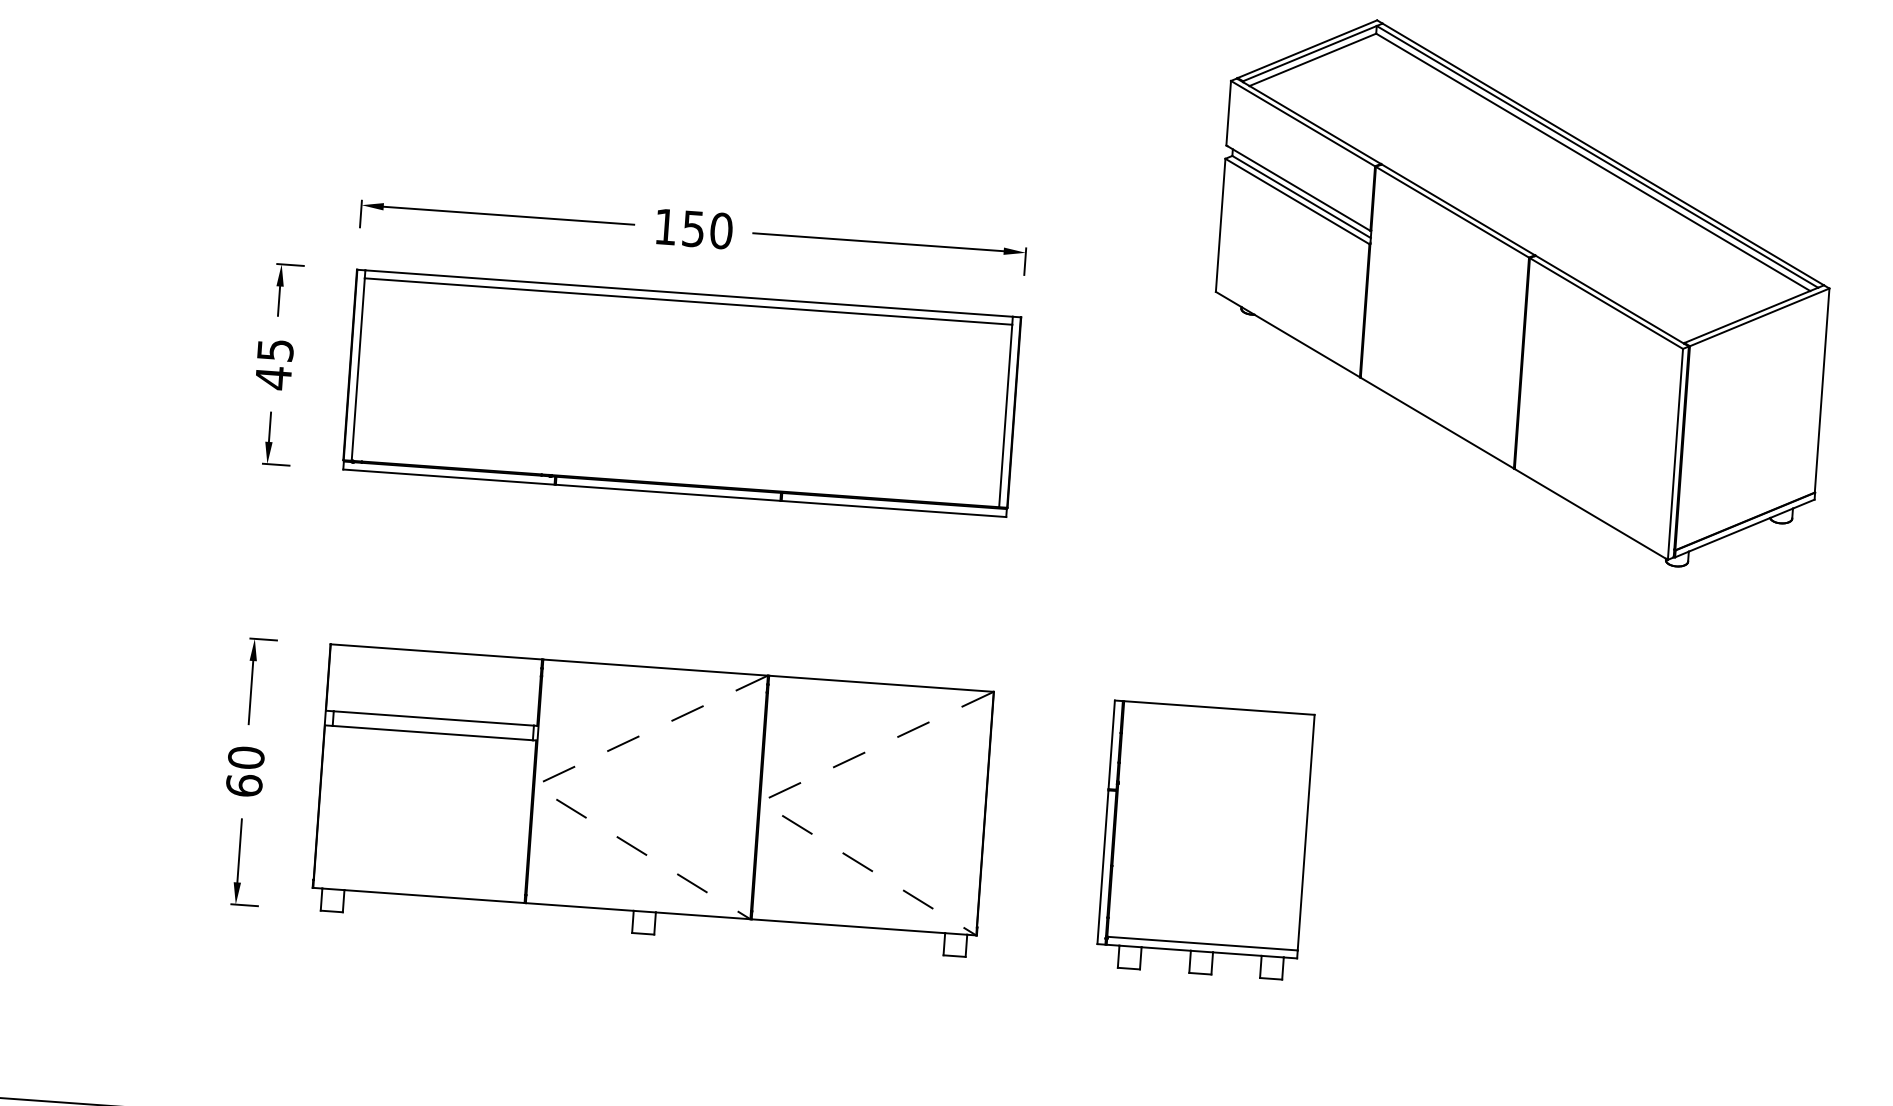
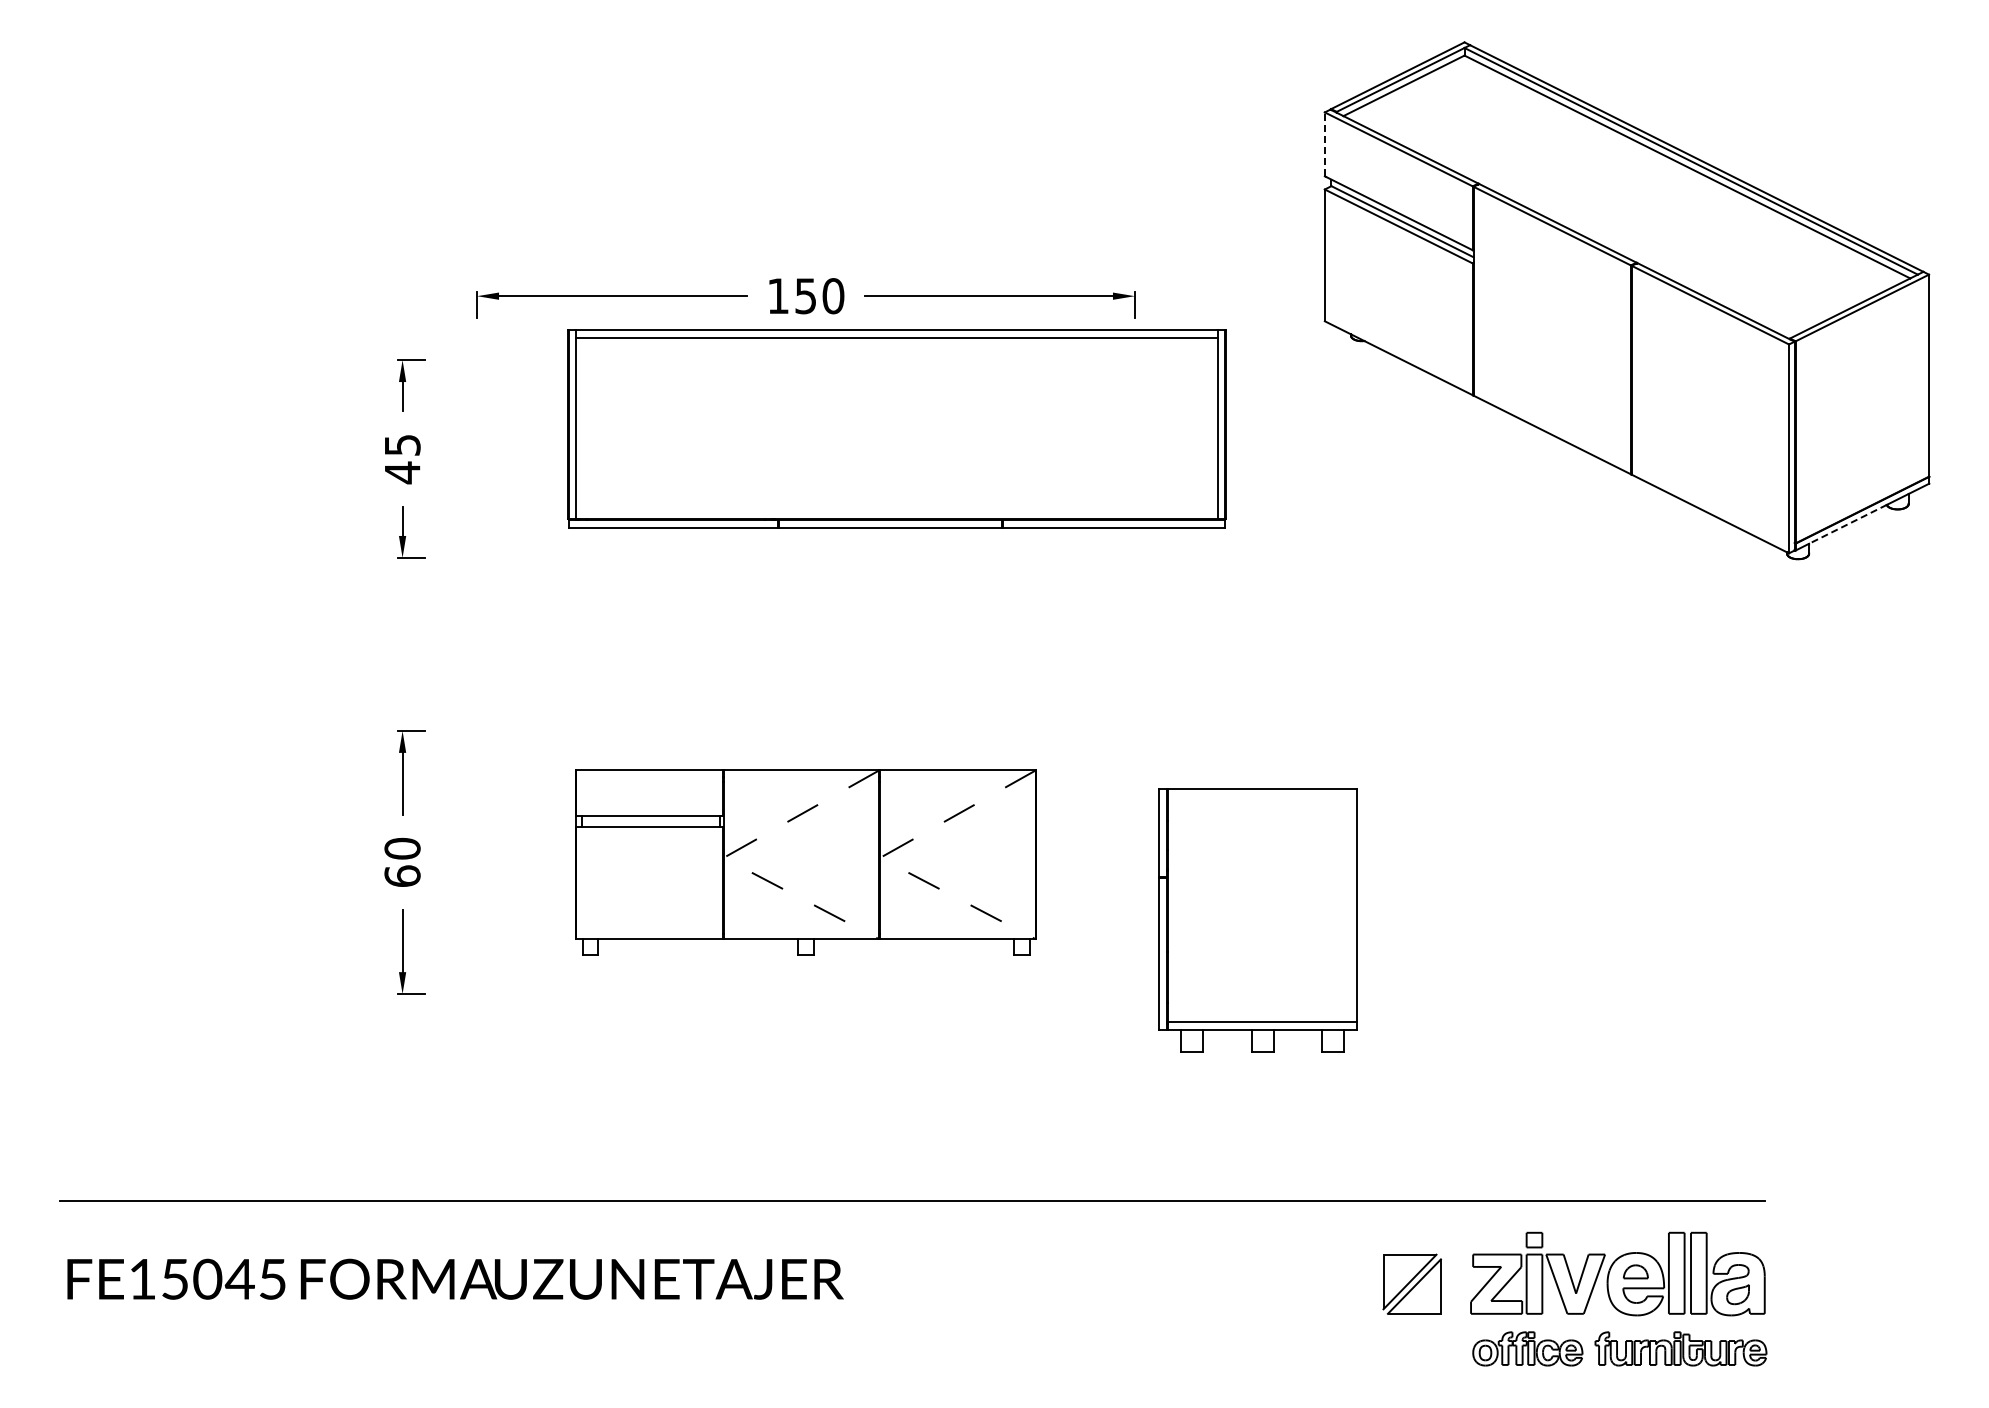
line: (1228, 113) -> (1324, 144), solid -> dashed
part: (681, 392) -> (896, 428), moved
line: (1729, 534) -> (1847, 524), solid -> dashed
part: (652, 800) -> (805, 862), size x0.7
part: (1204, 840) -> (1257, 920), moved

